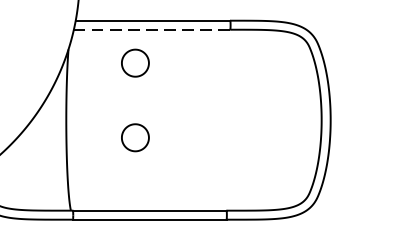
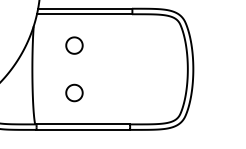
line: (151, 30) -> (84, 14), dashed -> solid
part: (135, 62) -> (74, 45), moved
part: (135, 136) -> (74, 92), moved

